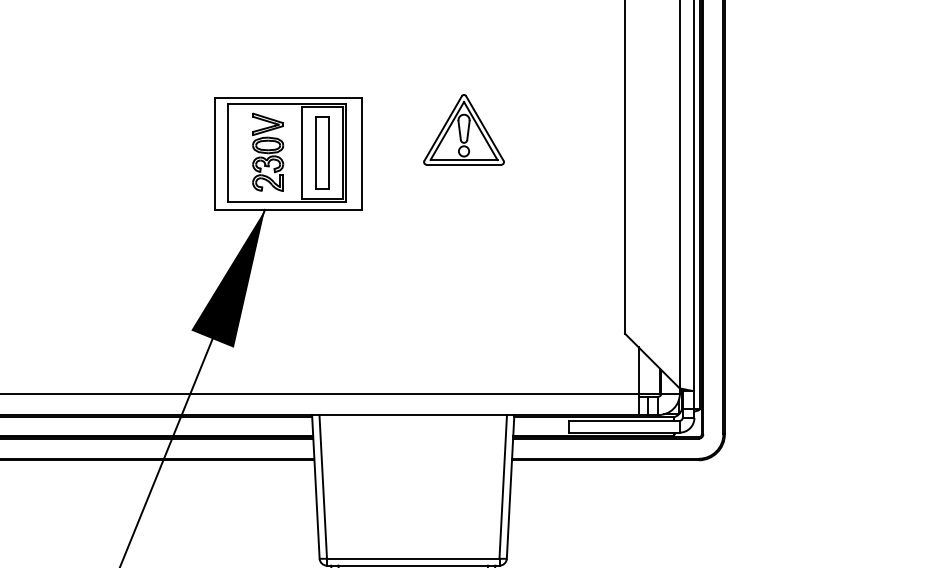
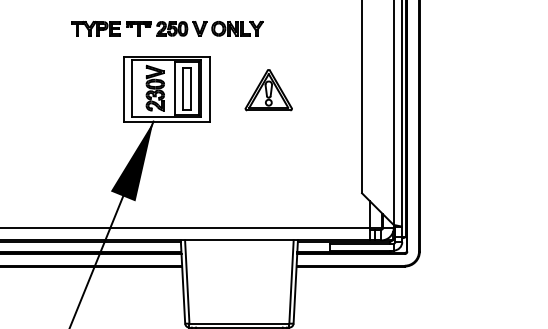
part: (289, 49) -> (167, 28), added
part: (463, 130) -> (268, 90), moved

